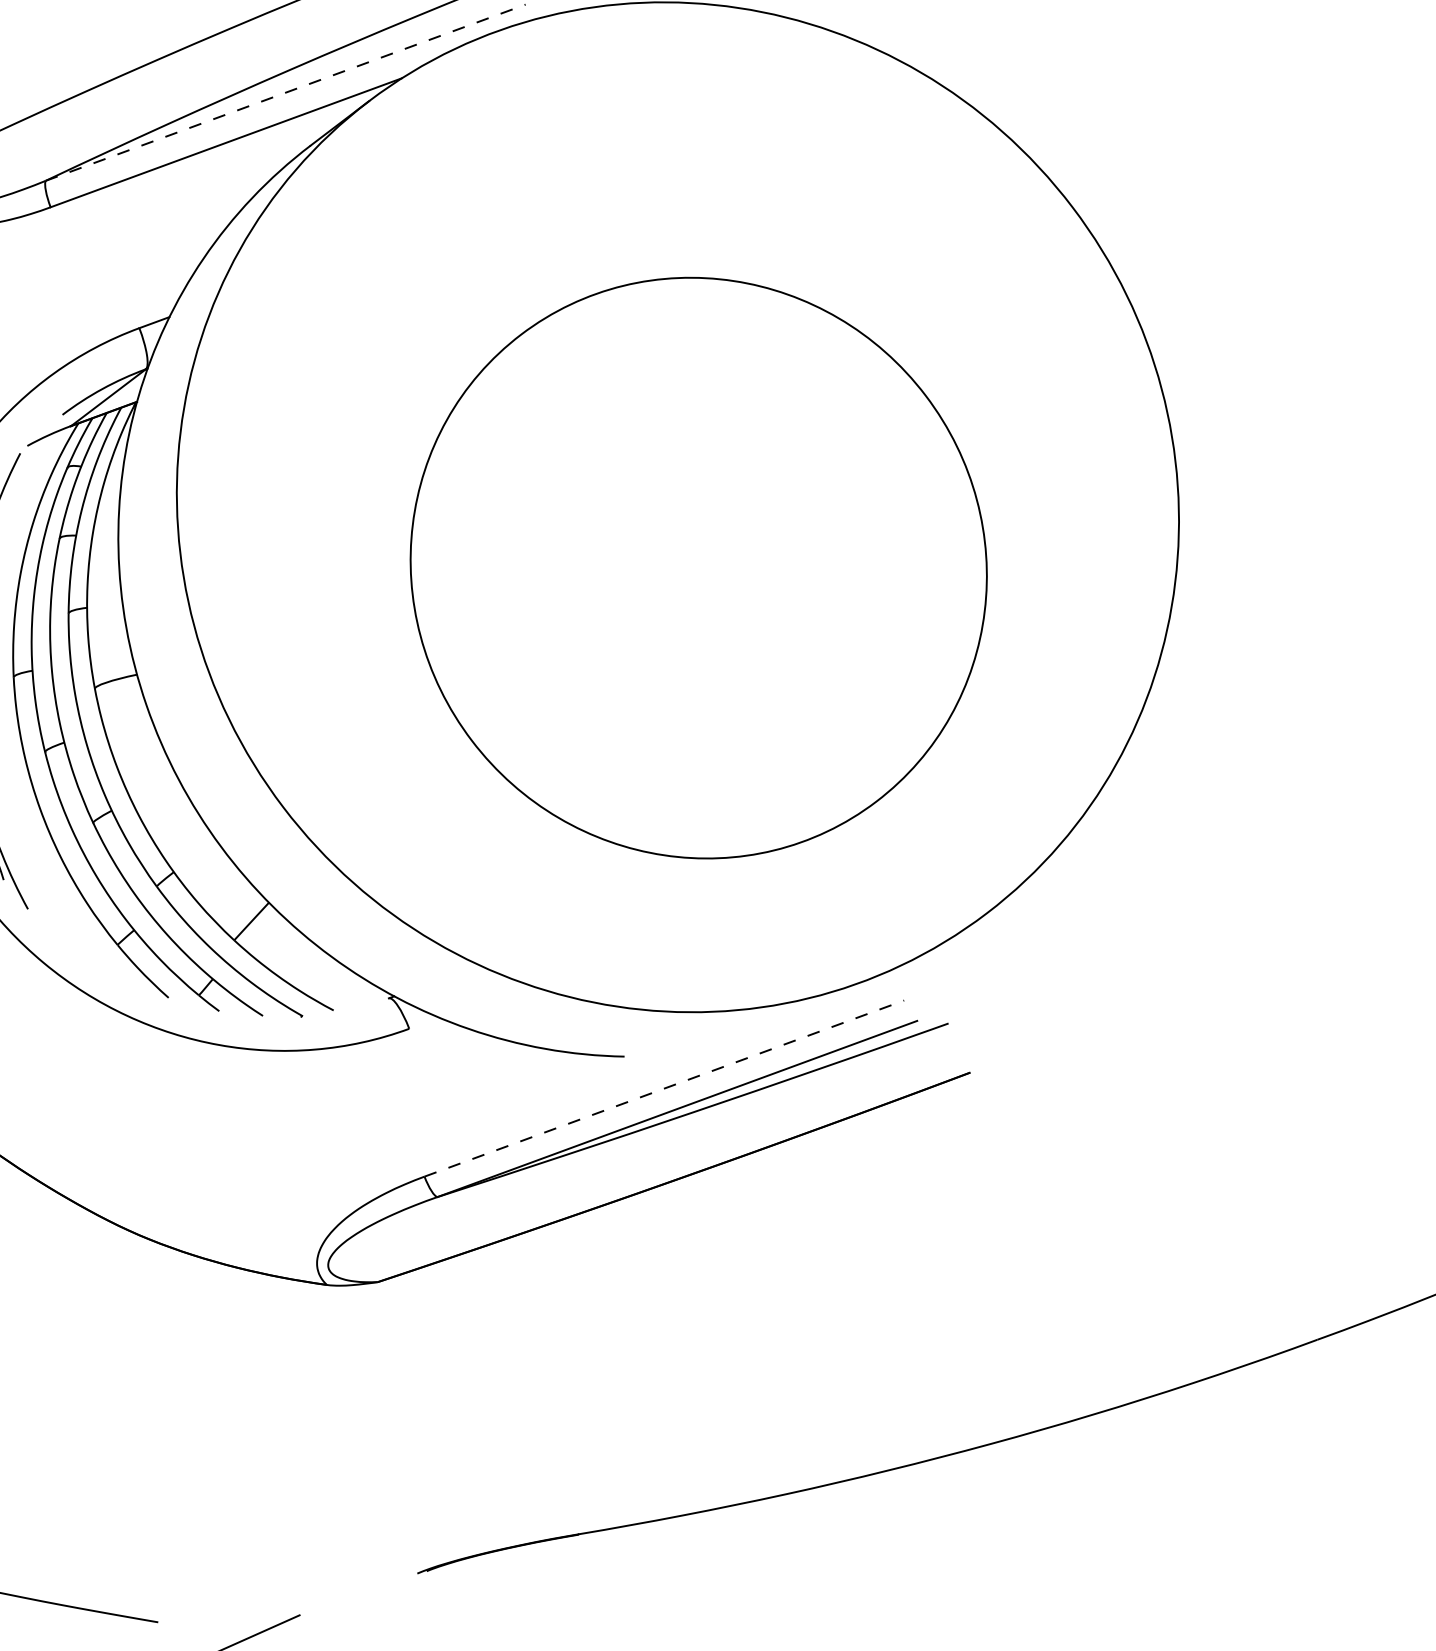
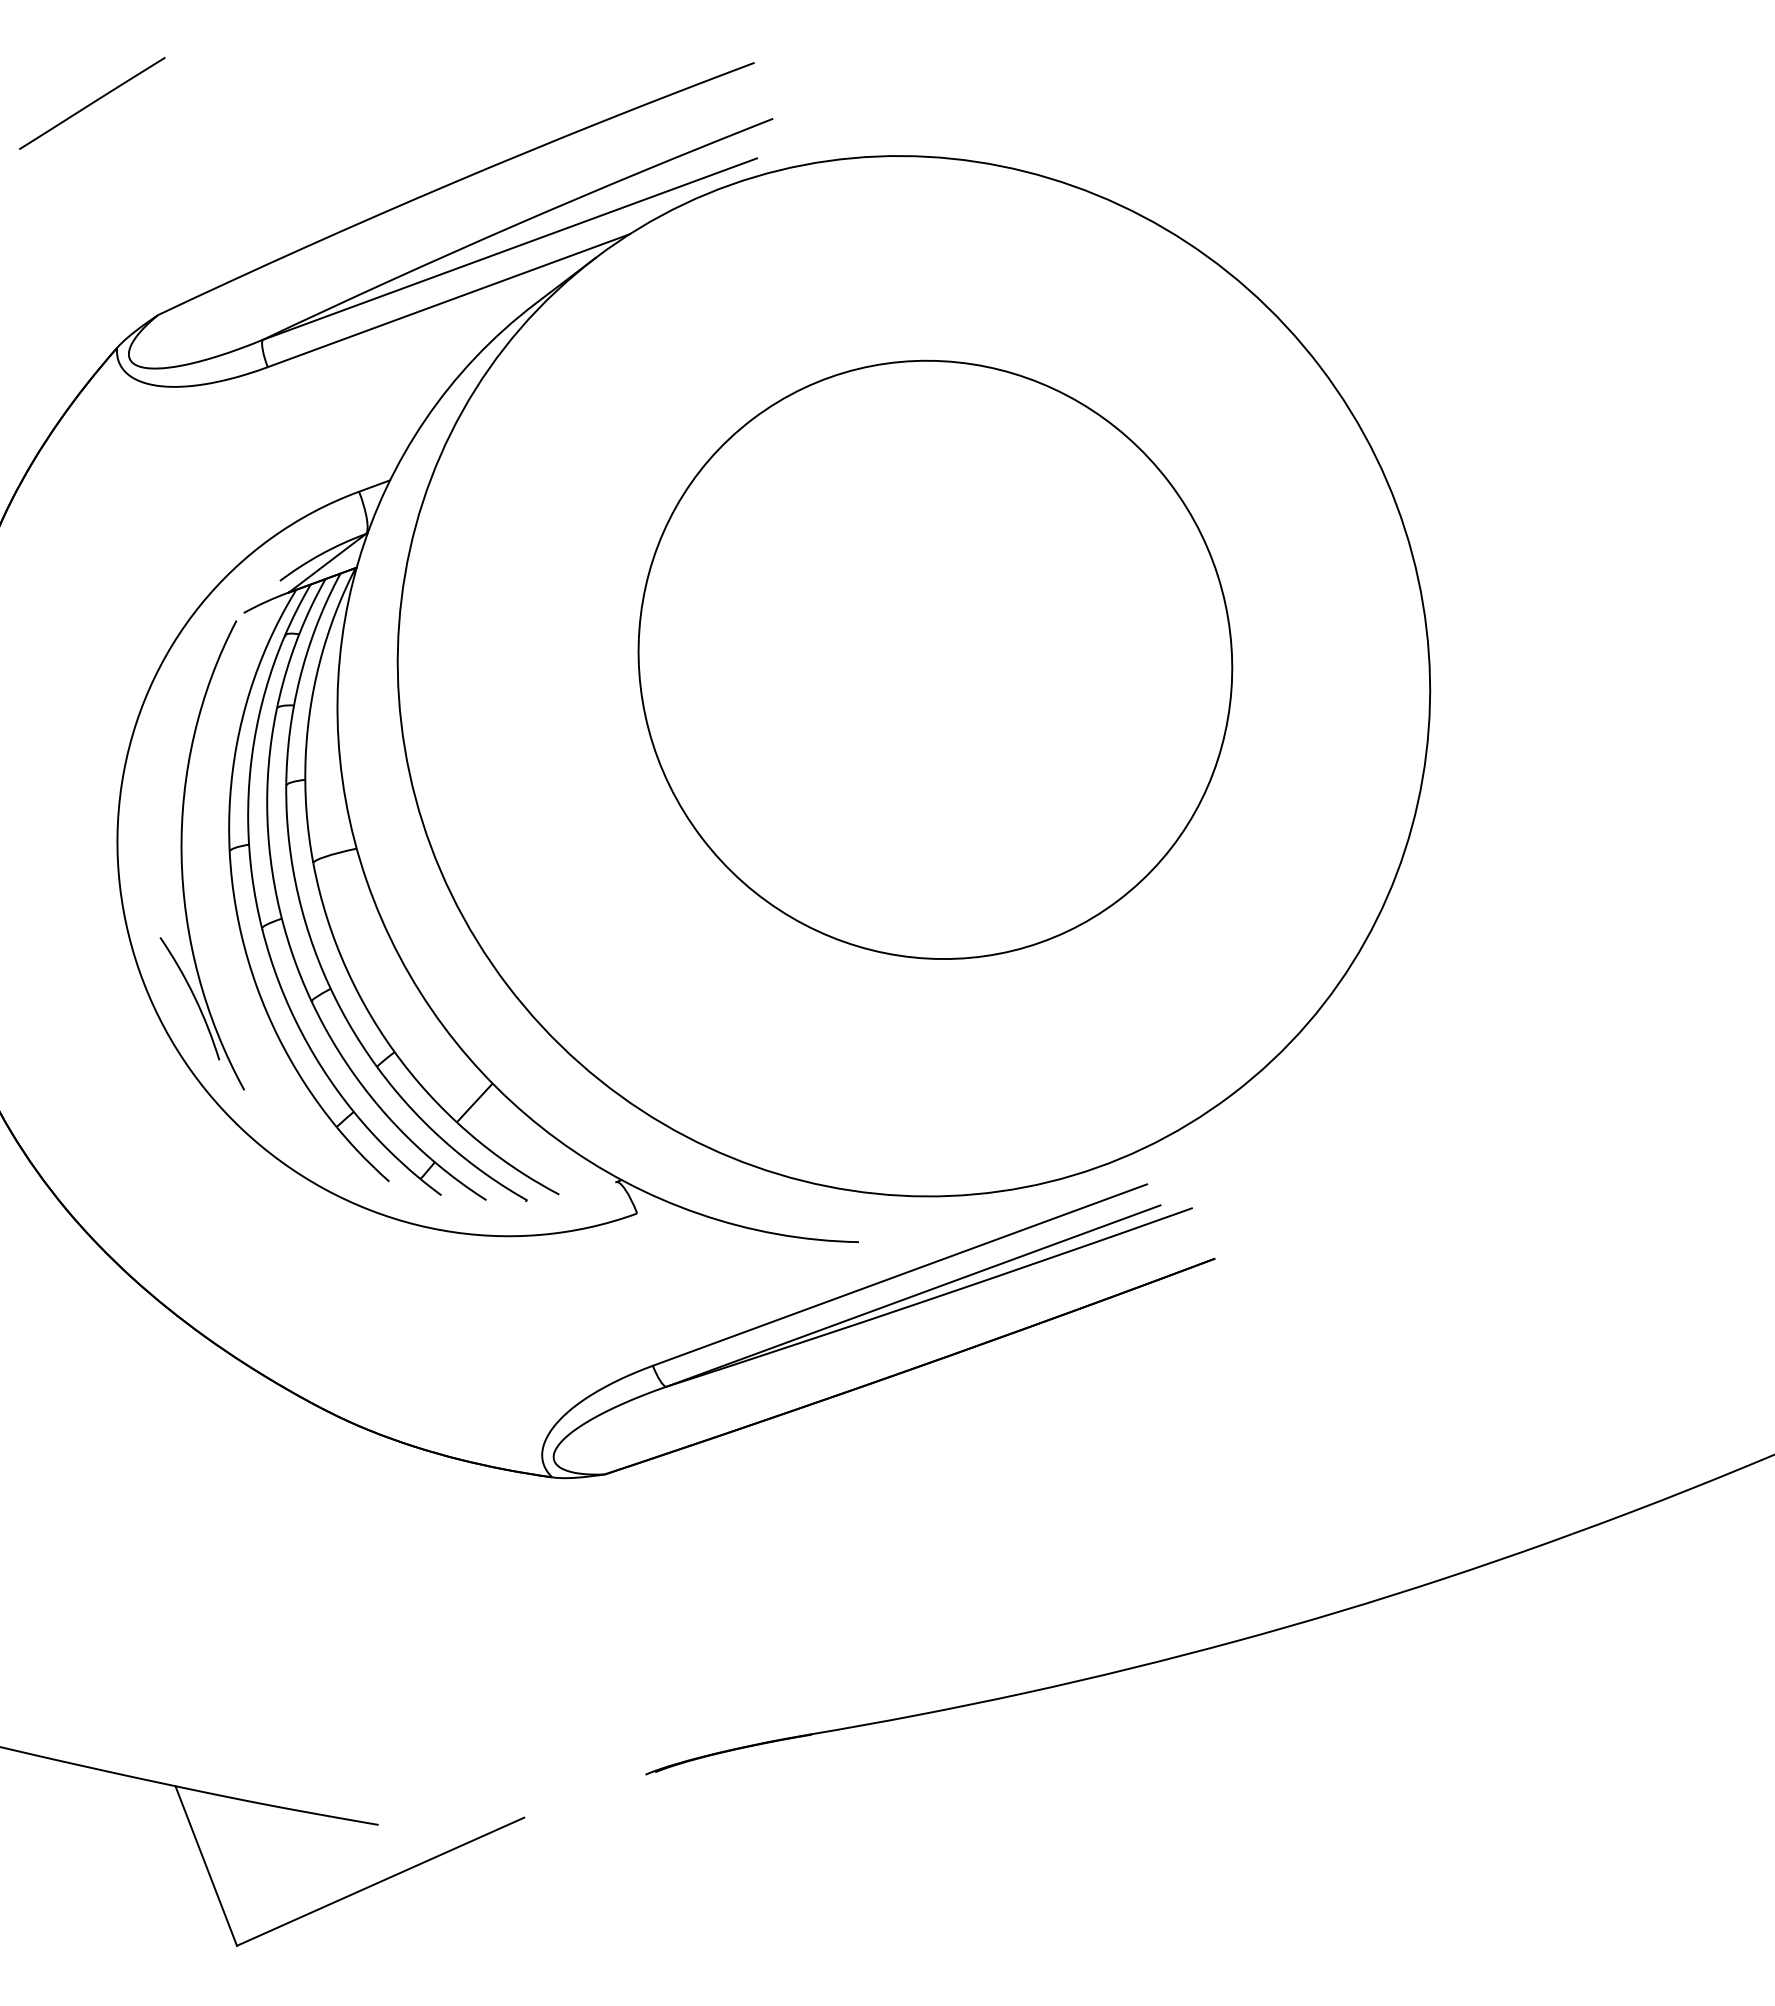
line: (286, 93) -> (510, 249), dashed -> solid
part: (698, 567) -> (935, 659), moved
line: (664, 1088) -> (900, 1274), dashed -> solid

